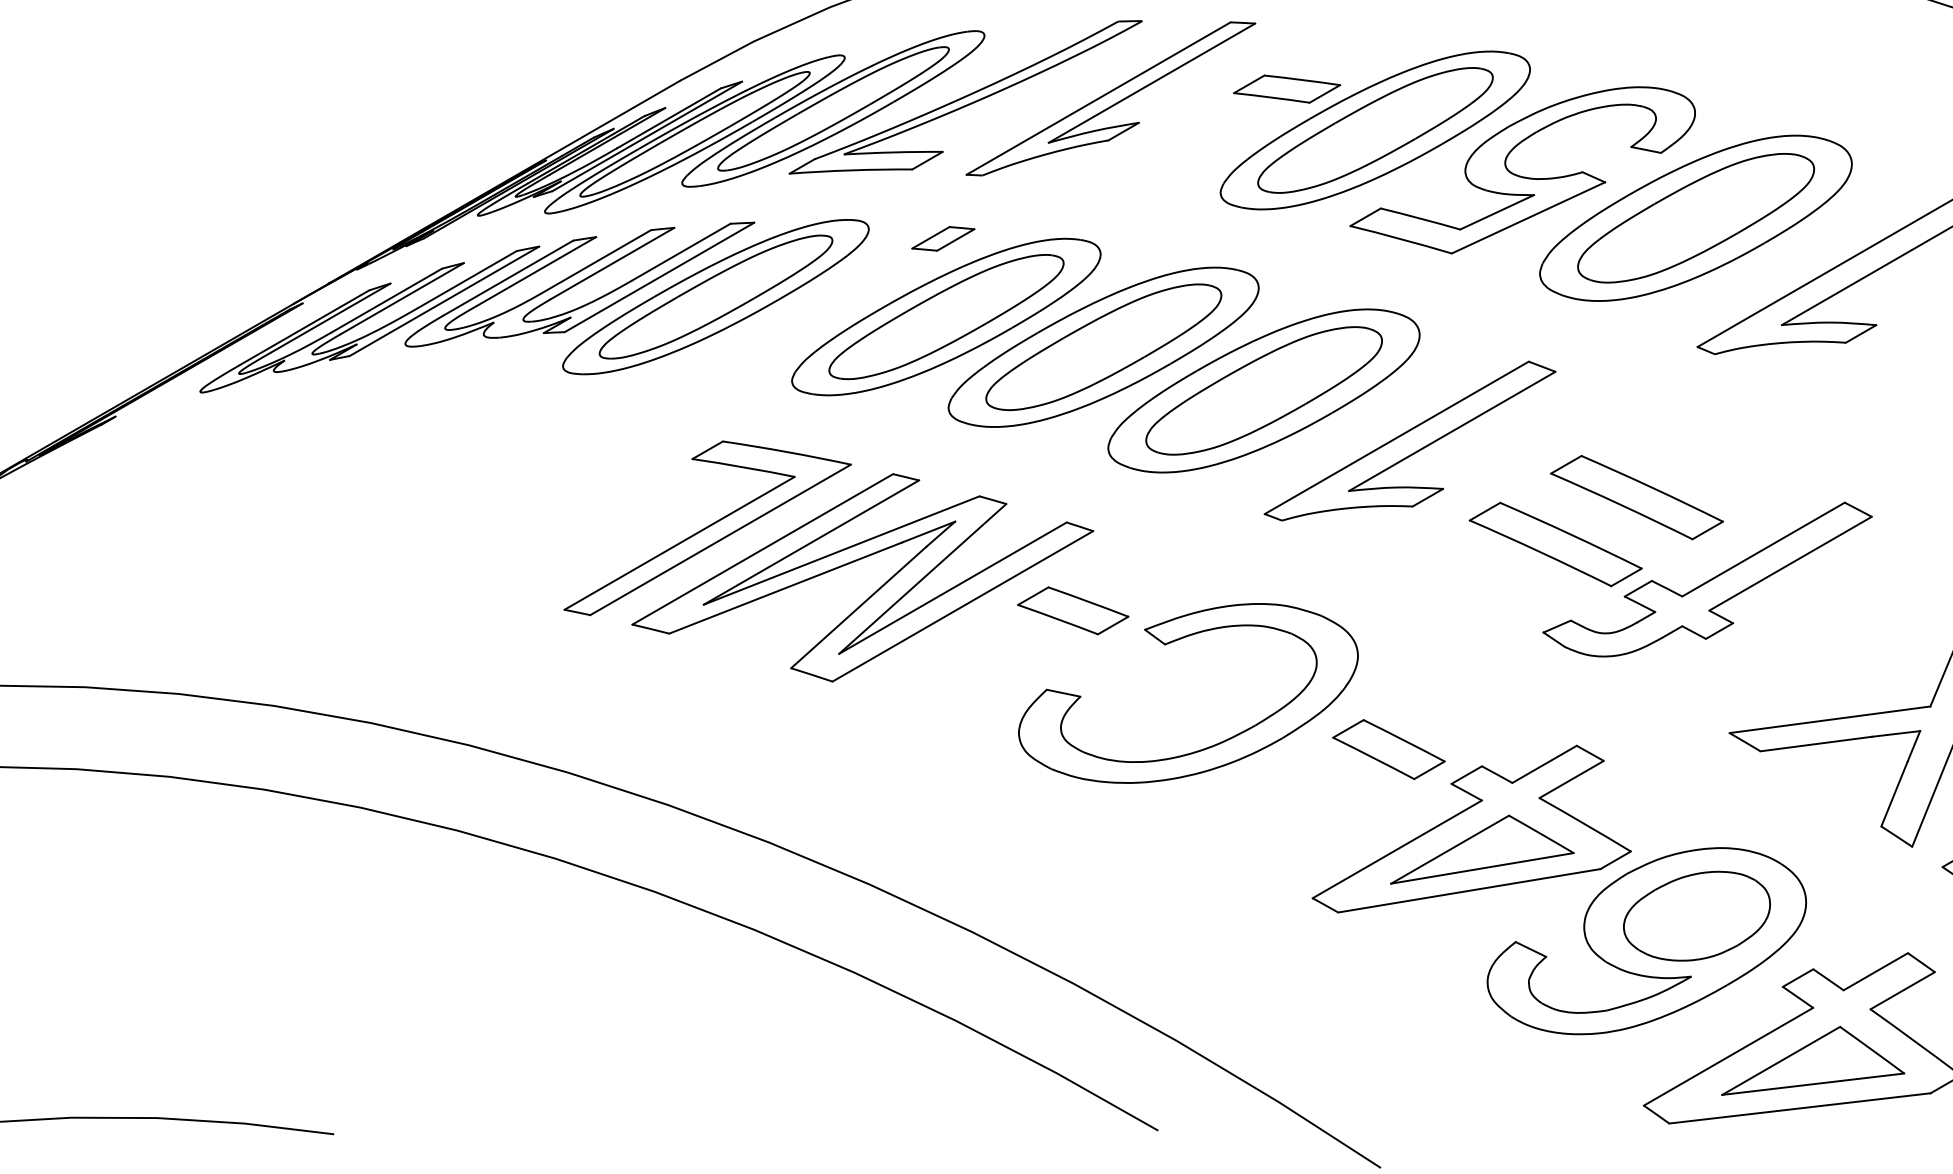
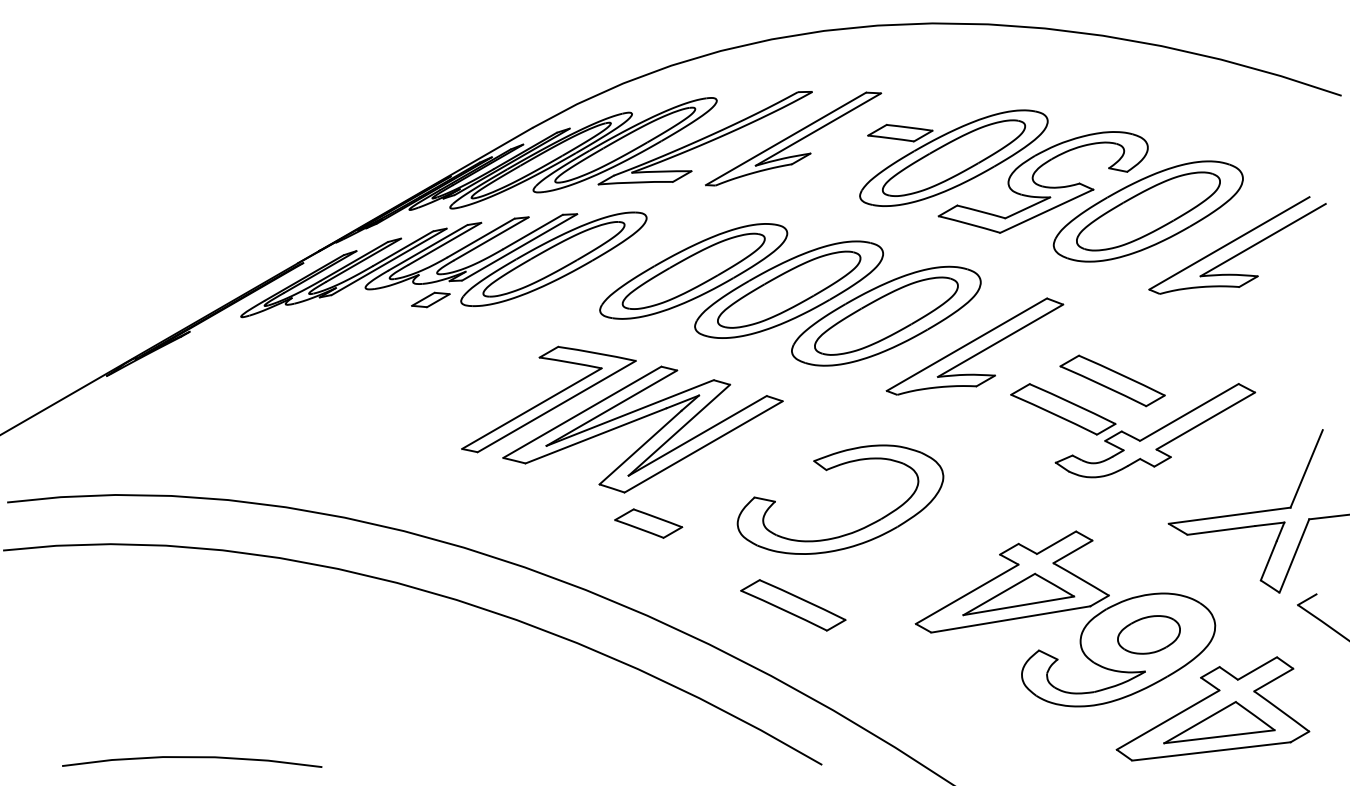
part: (942, 238) -> (430, 299), moved
part: (1072, 610) -> (648, 523), moved
part: (1387, 749) -> (961, 533), removed
part: (1110, 867) -> (793, 605), added
part: (1696, 915) -> (1148, 634), size x0.7

